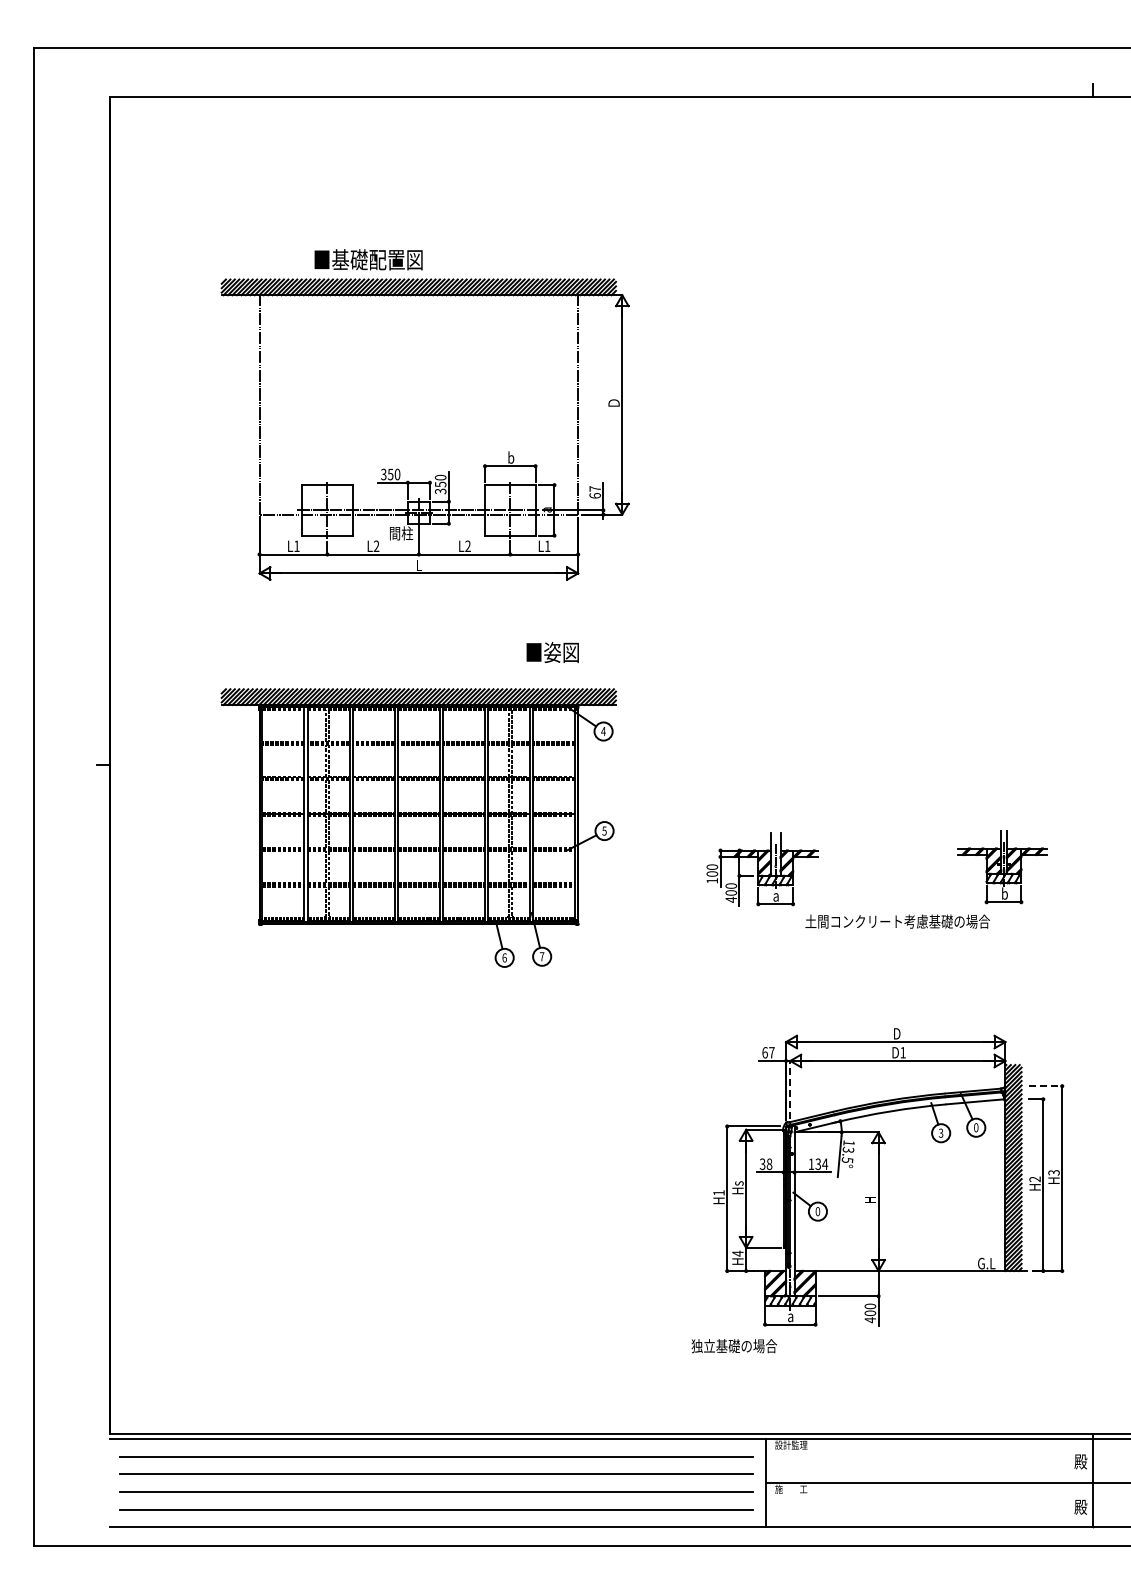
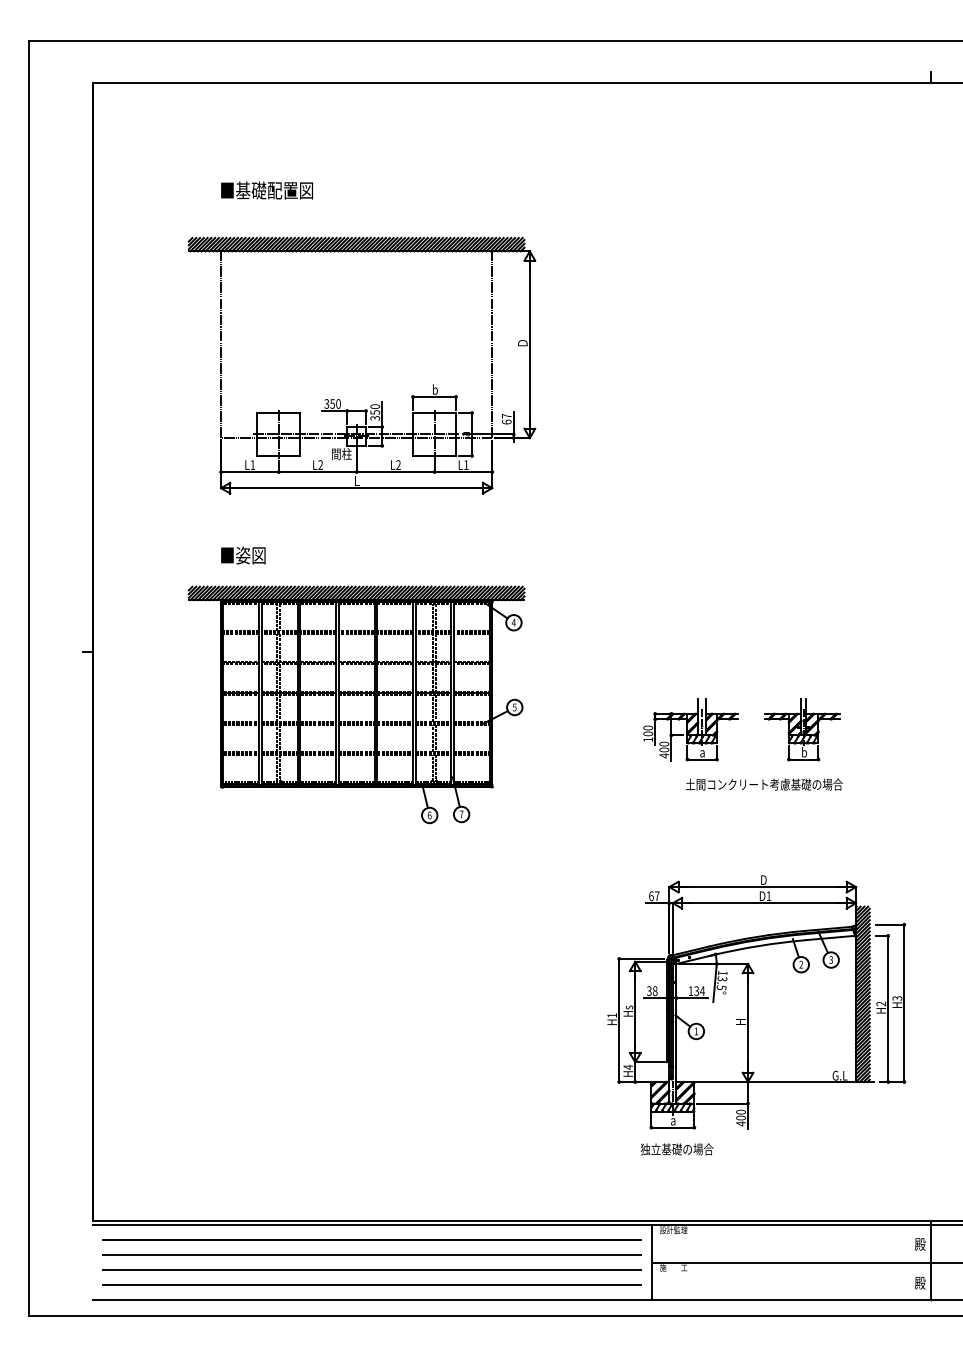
text: (368, 259) -> (266, 190), moved
text: (552, 652) -> (243, 555), moved
part: (1002, 867) -> (802, 730), moved
part: (762, 869) -> (690, 730), moved
line: (1045, 1086) -> (890, 924), dashed -> solid
line: (790, 1089) -> (673, 927), dashed -> solid
text: (976, 1127) -> (831, 959), 0 -> 3
text: (940, 1133) -> (800, 964), 3 -> 2
text: (817, 1211) -> (696, 1031), 0 -> 1
text: (734, 1346) -> (677, 1149), moved

